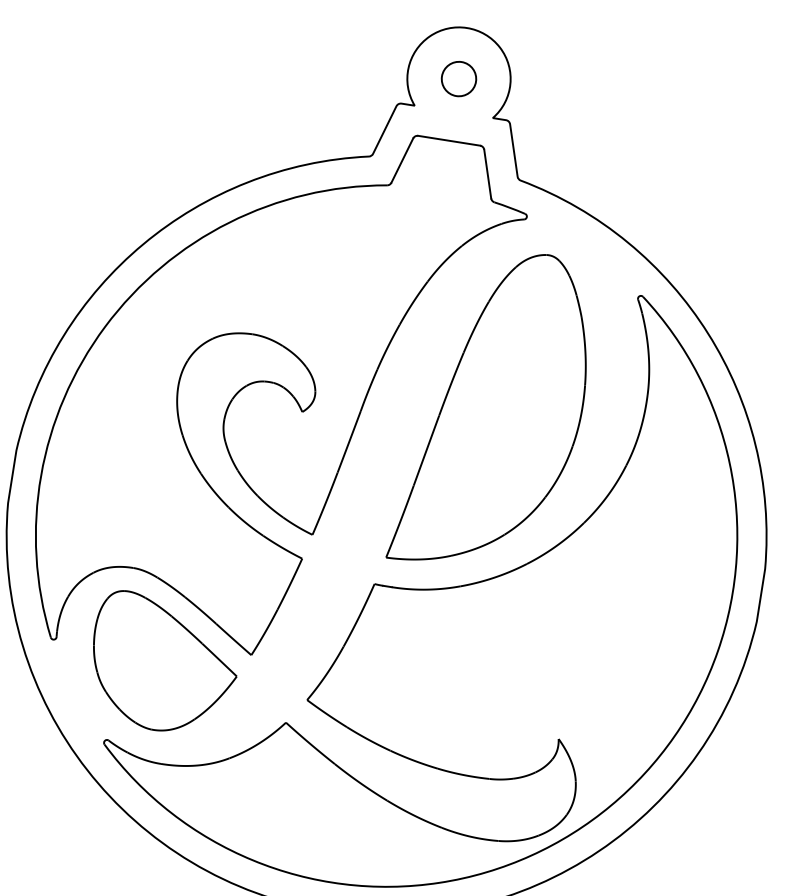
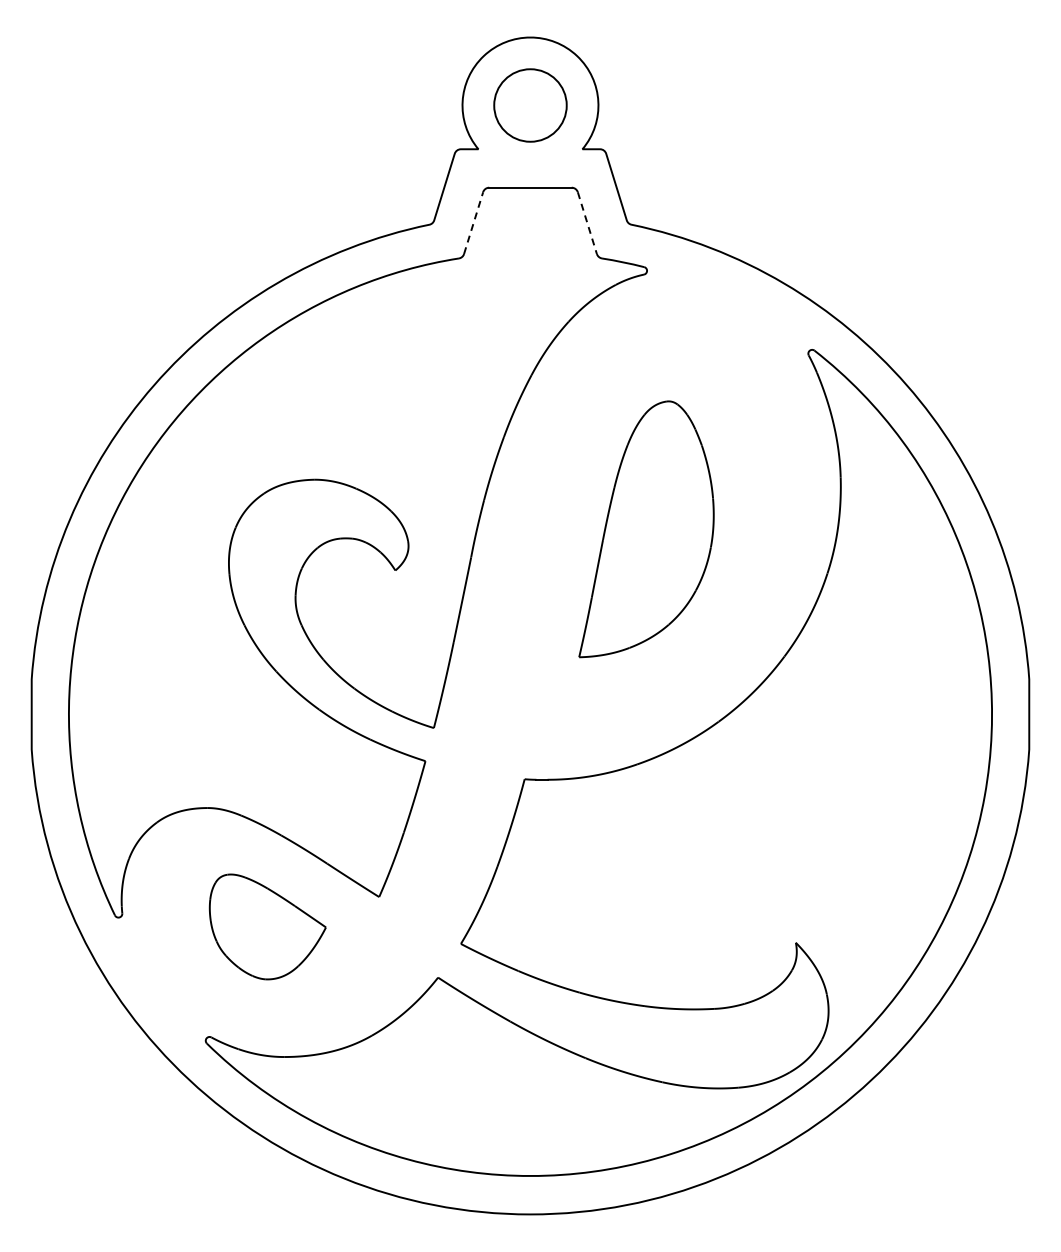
circle: (459, 79) -> (530, 105), size x1.6
line: (402, 160) -> (473, 222), solid -> dashed
line: (487, 174) -> (587, 223), solid -> dashed
part: (495, 411) -> (646, 529), size x0.6
part: (164, 663) -> (267, 926), size x0.6

